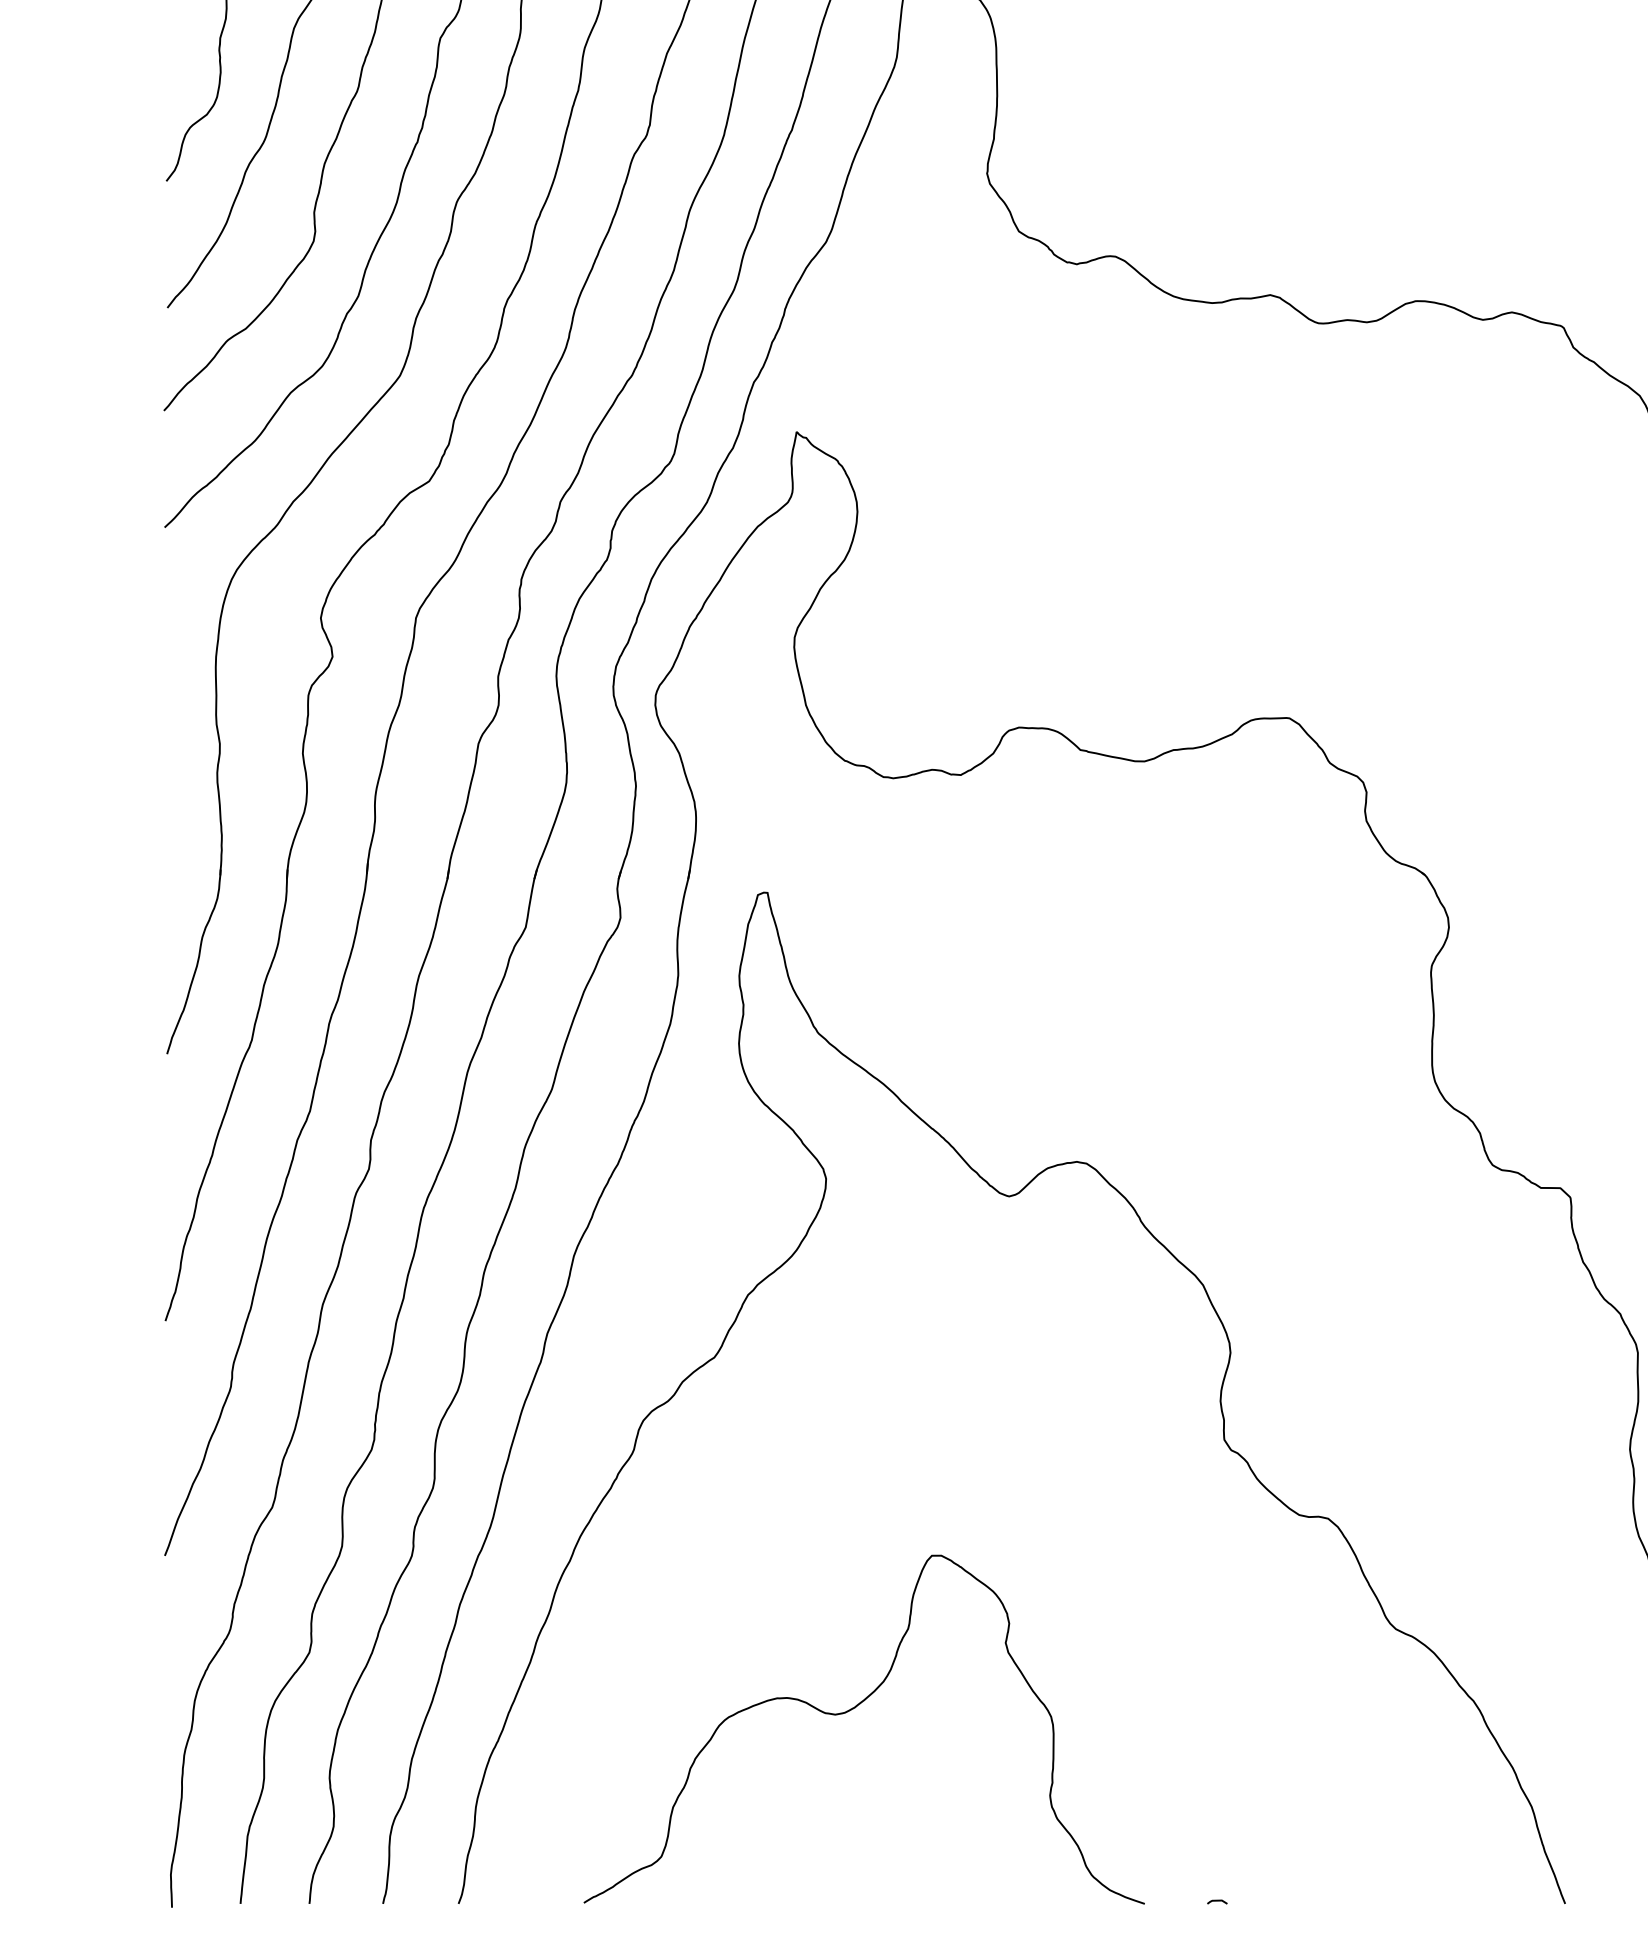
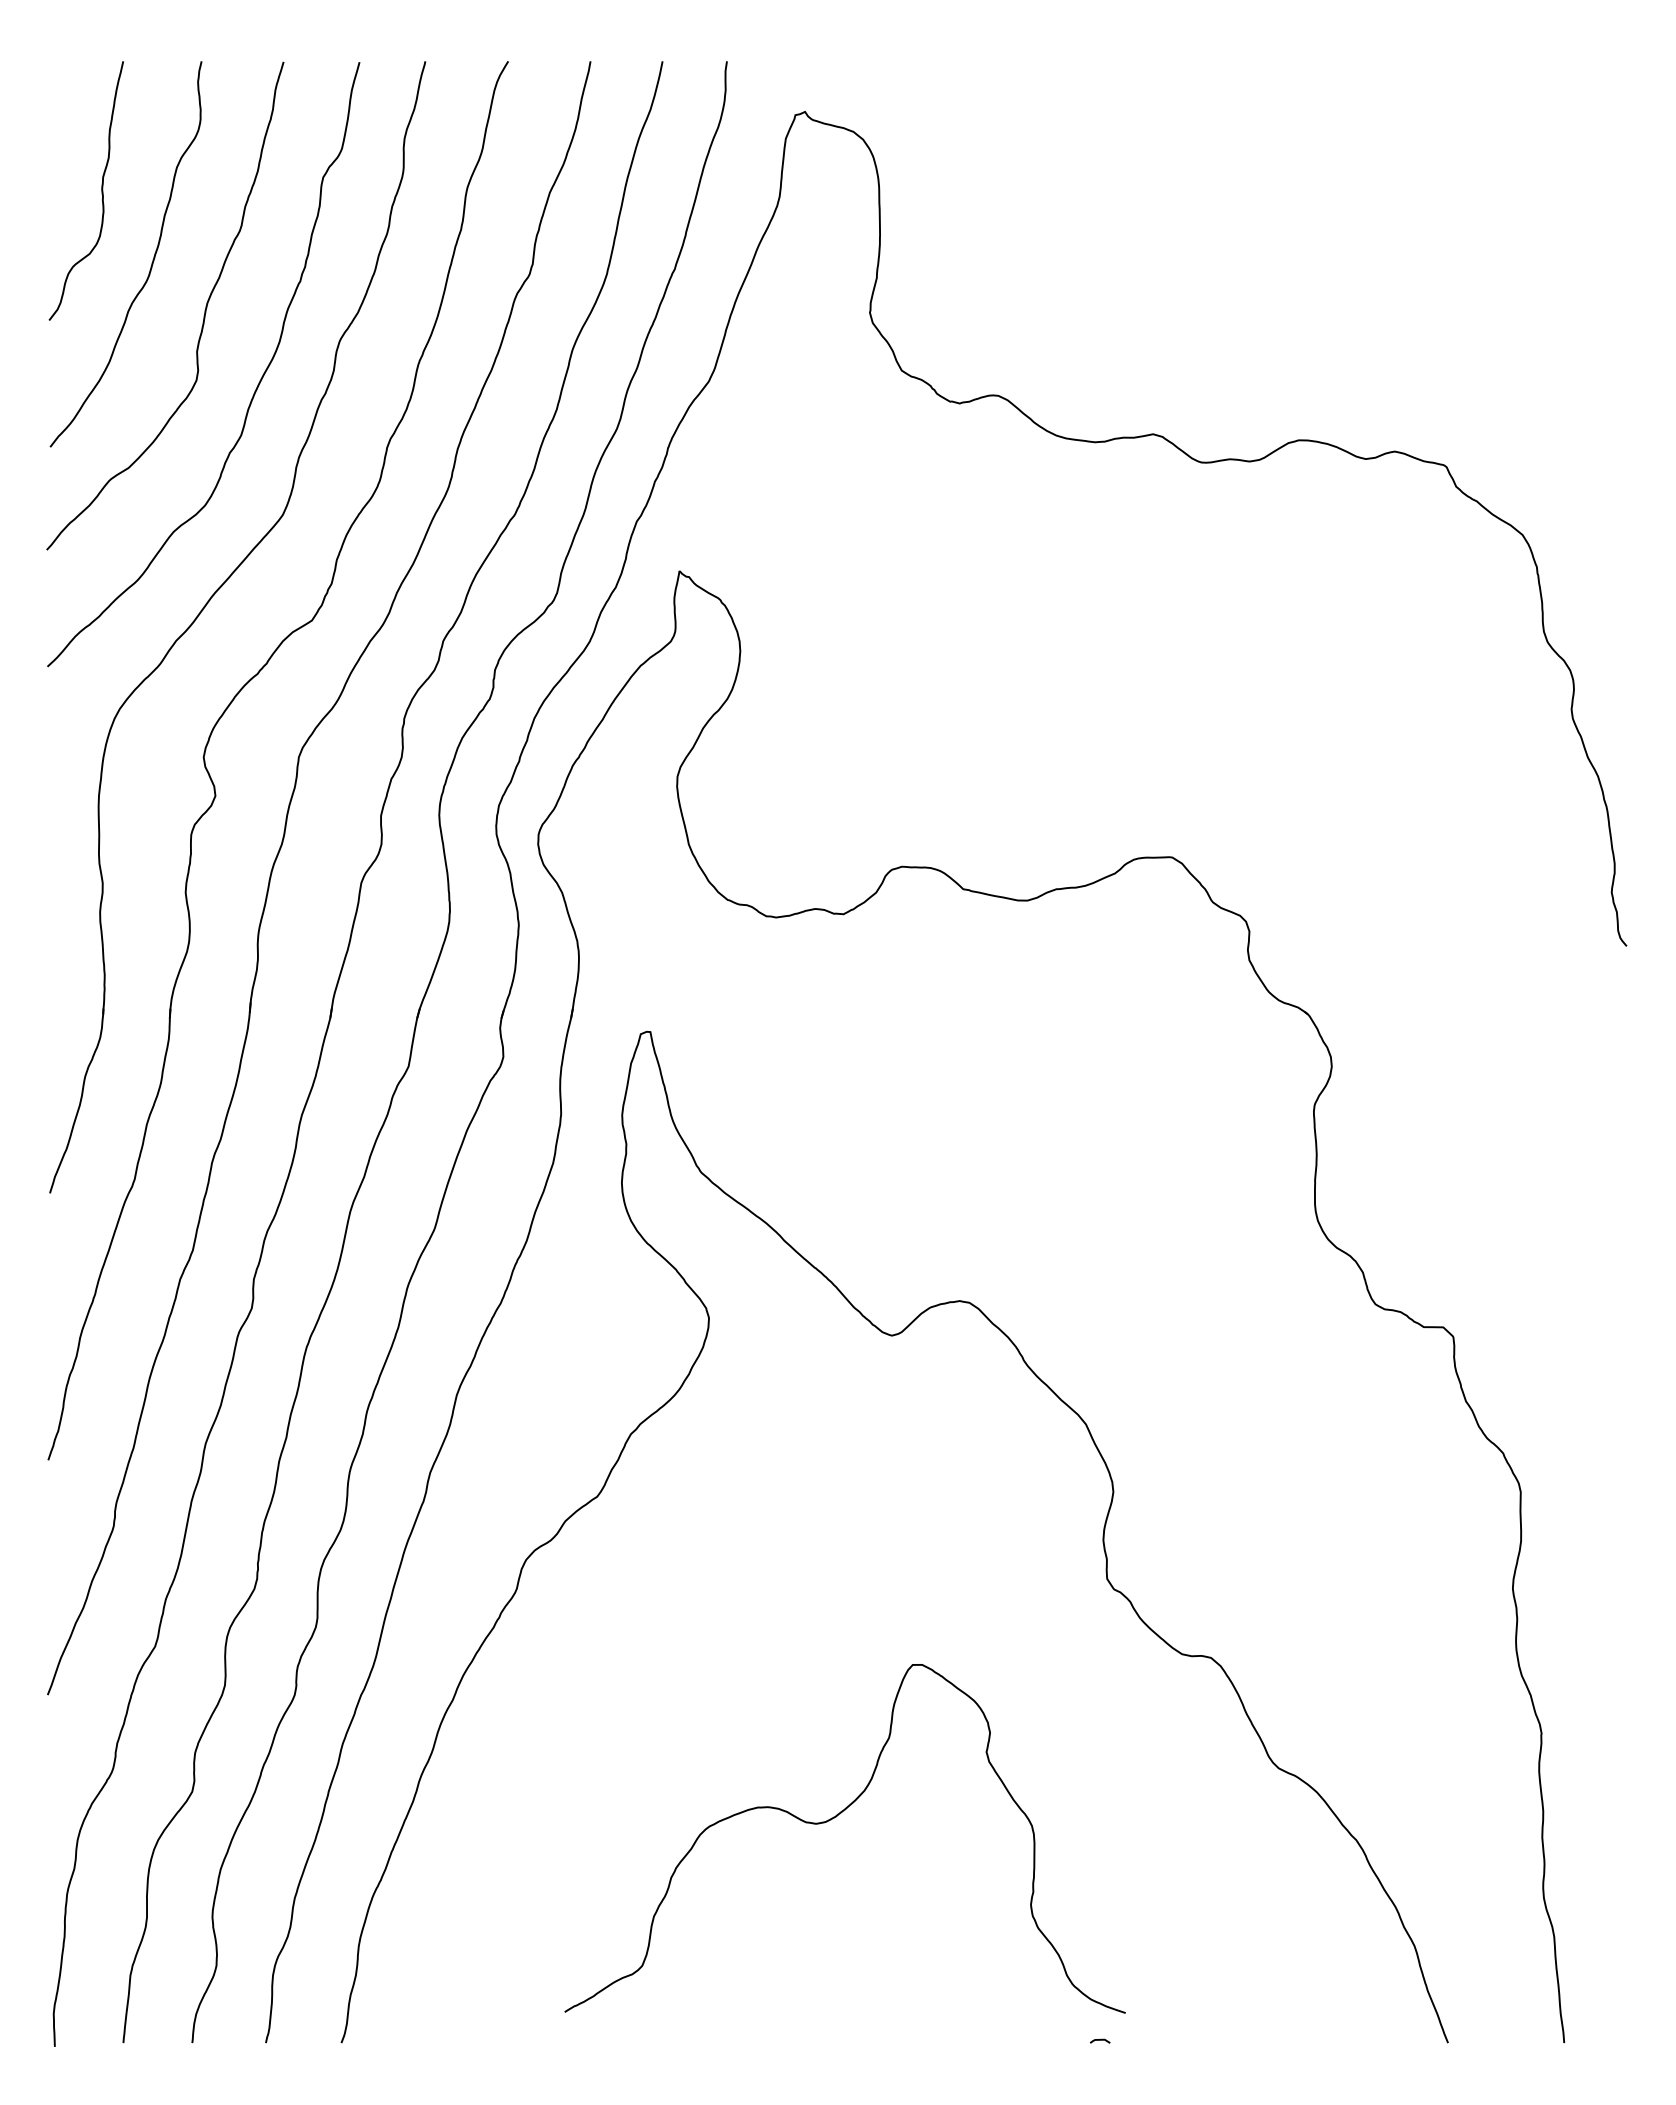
curve: (850, 1711) -> (831, 1820), moved

